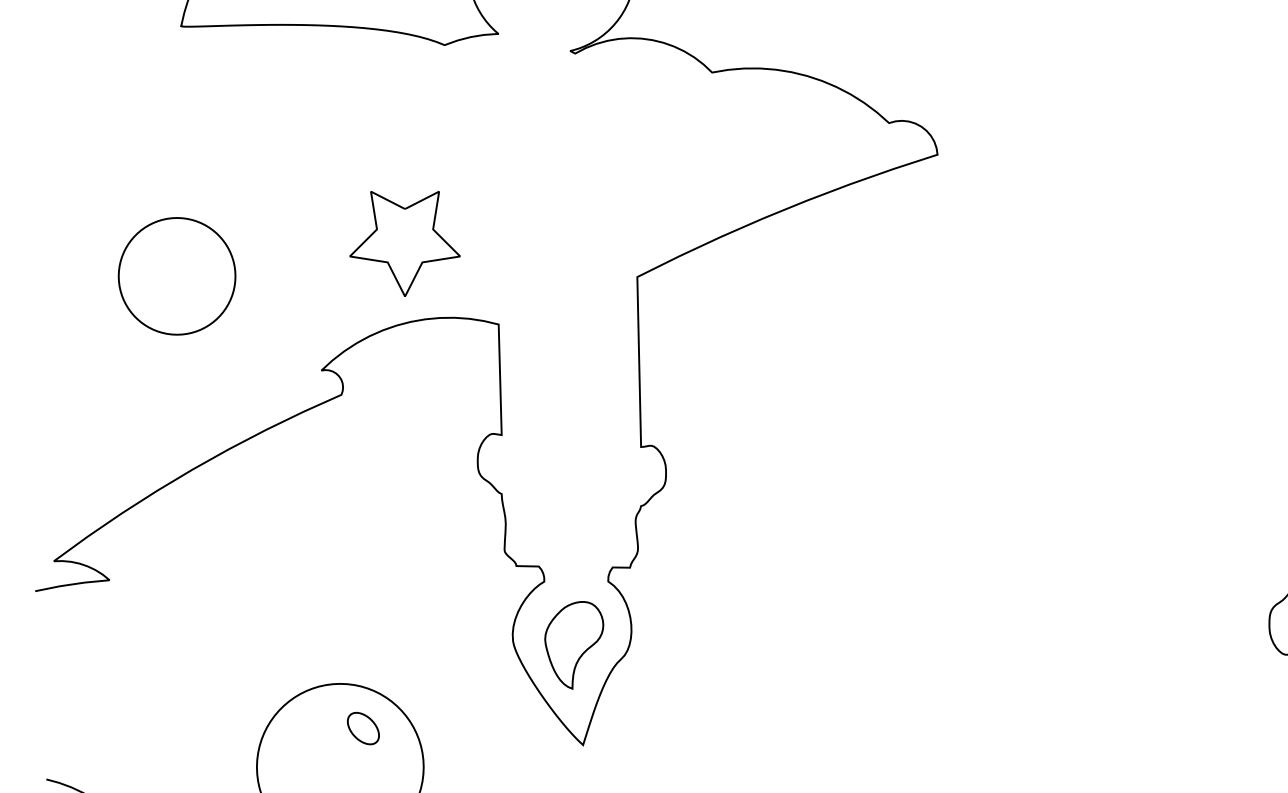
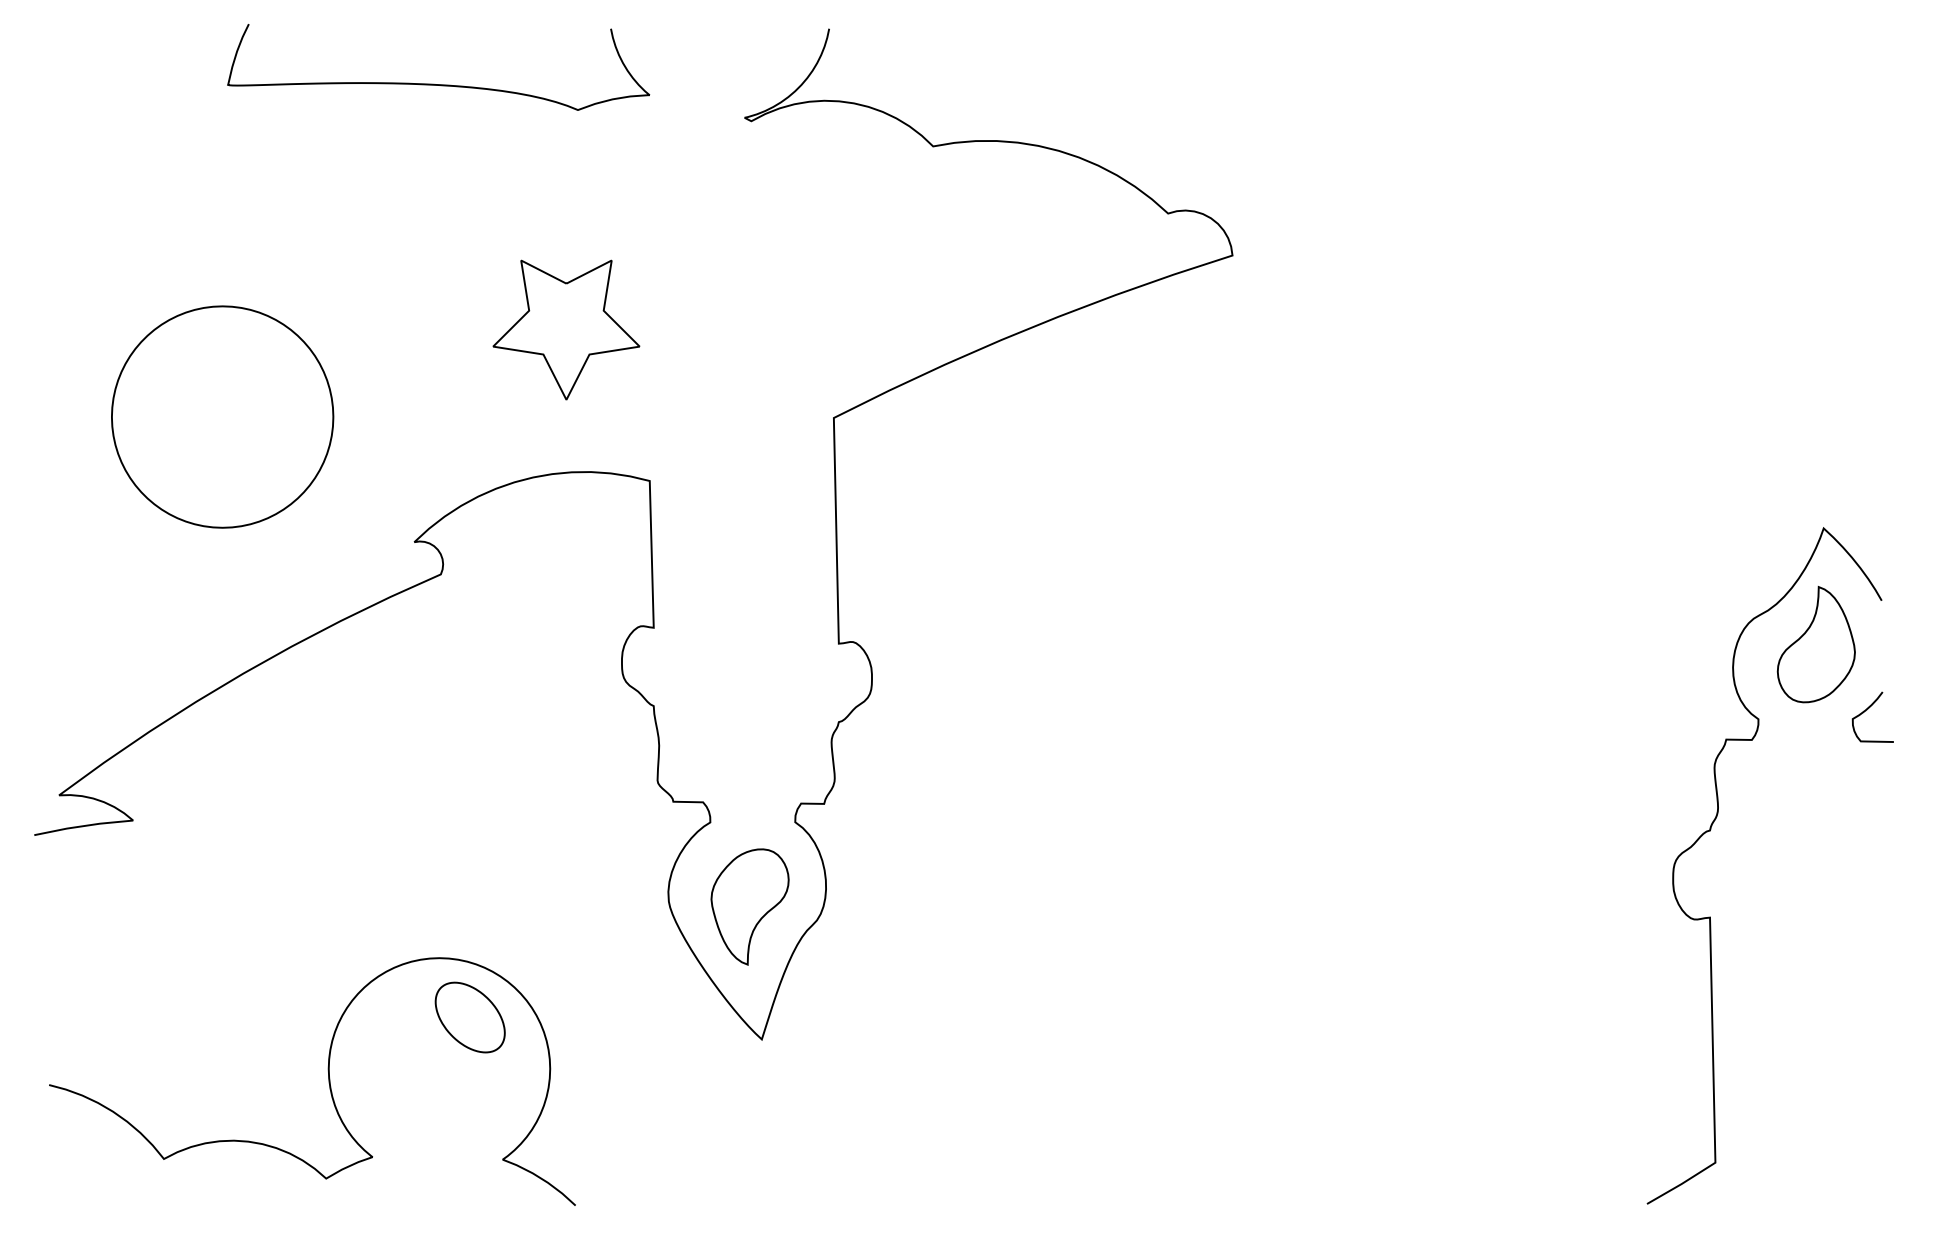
part: (405, 243) -> (566, 329), moved
part: (176, 275) -> (222, 416), size x1.43
part: (362, 728) -> (469, 1017), size x1.67

